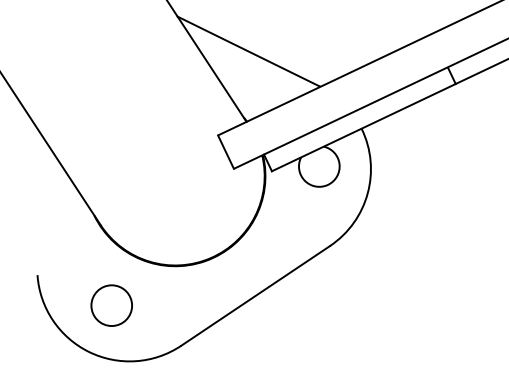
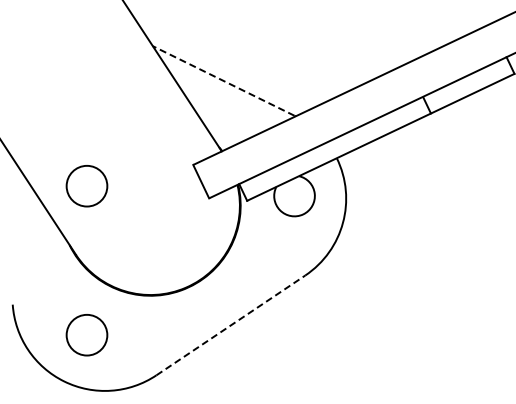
line: (248, 50) -> (223, 80), solid -> dashed
circle: (111, 156) -> (86, 186), added
line: (255, 295) -> (230, 325), solid -> dashed

